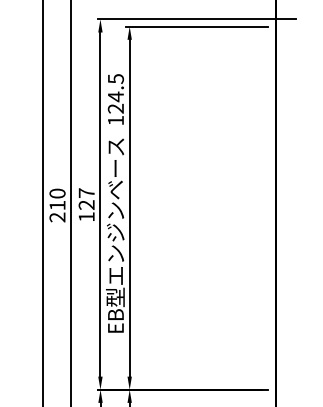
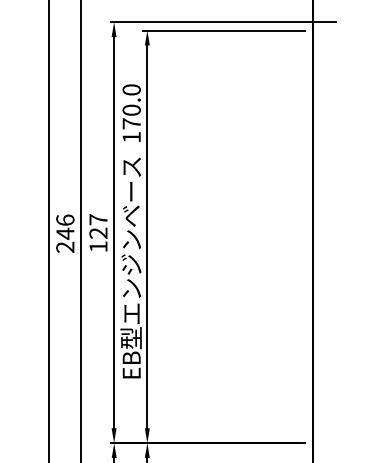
text: (115, 93) -> (131, 106), 124.5 -> 170.0
text: (57, 199) -> (65, 226), 210 -> 246

